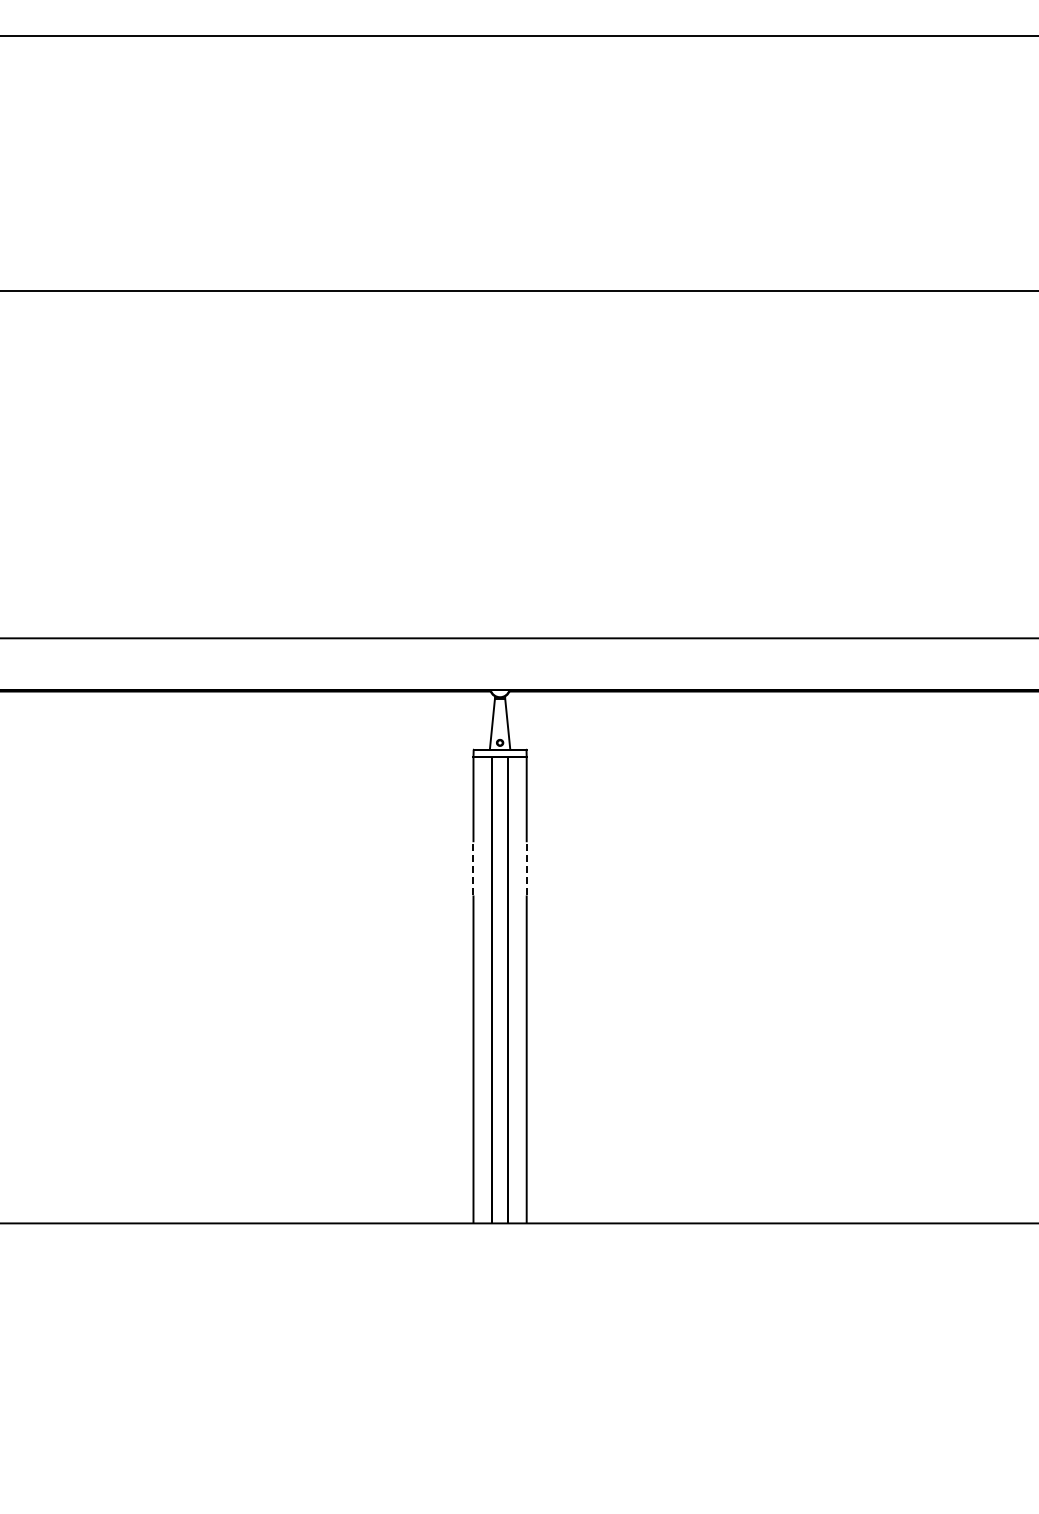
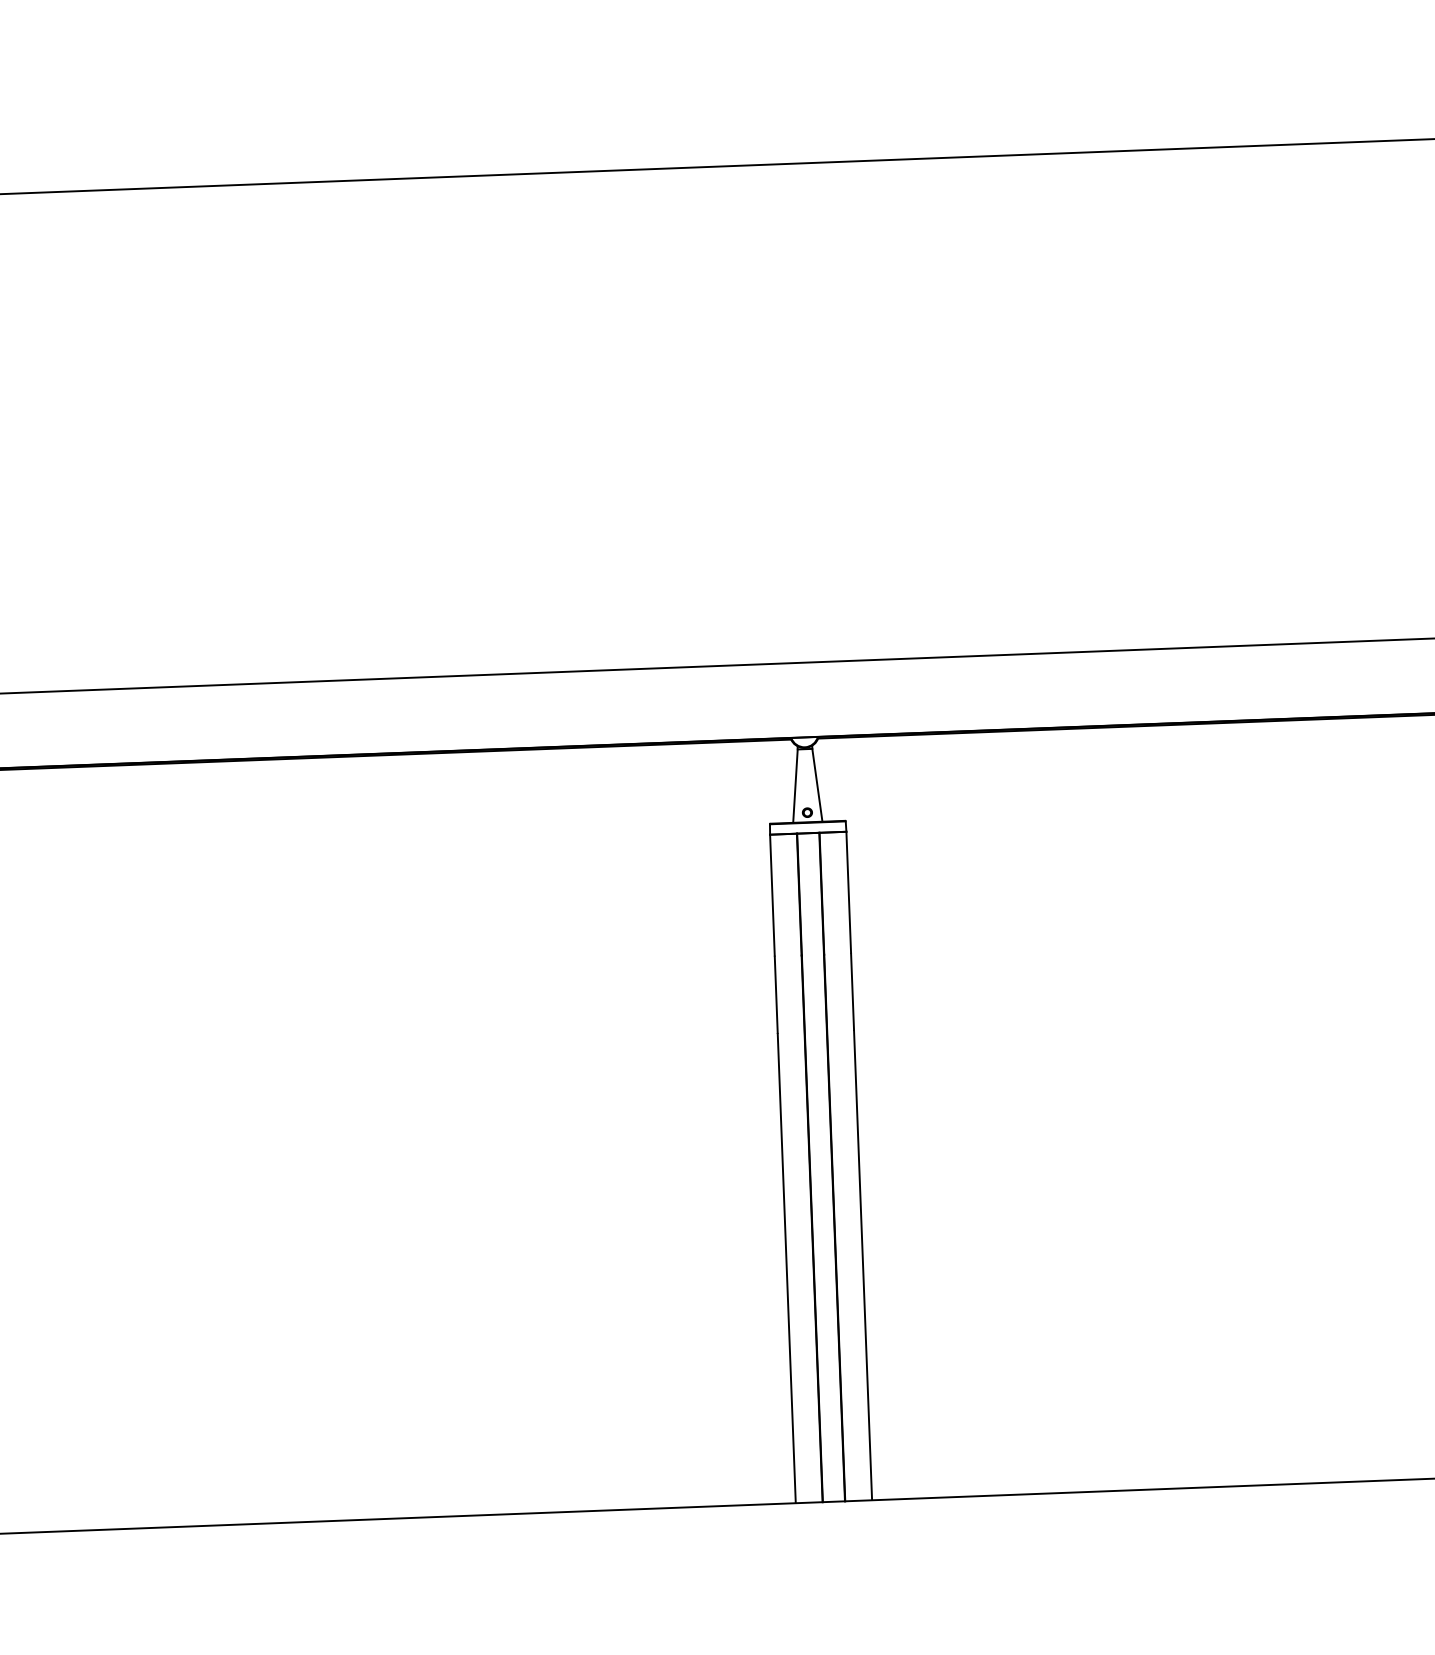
line: (473, 868) -> (776, 994), dashed -> solid
line: (526, 868) -> (852, 991), dashed -> solid

